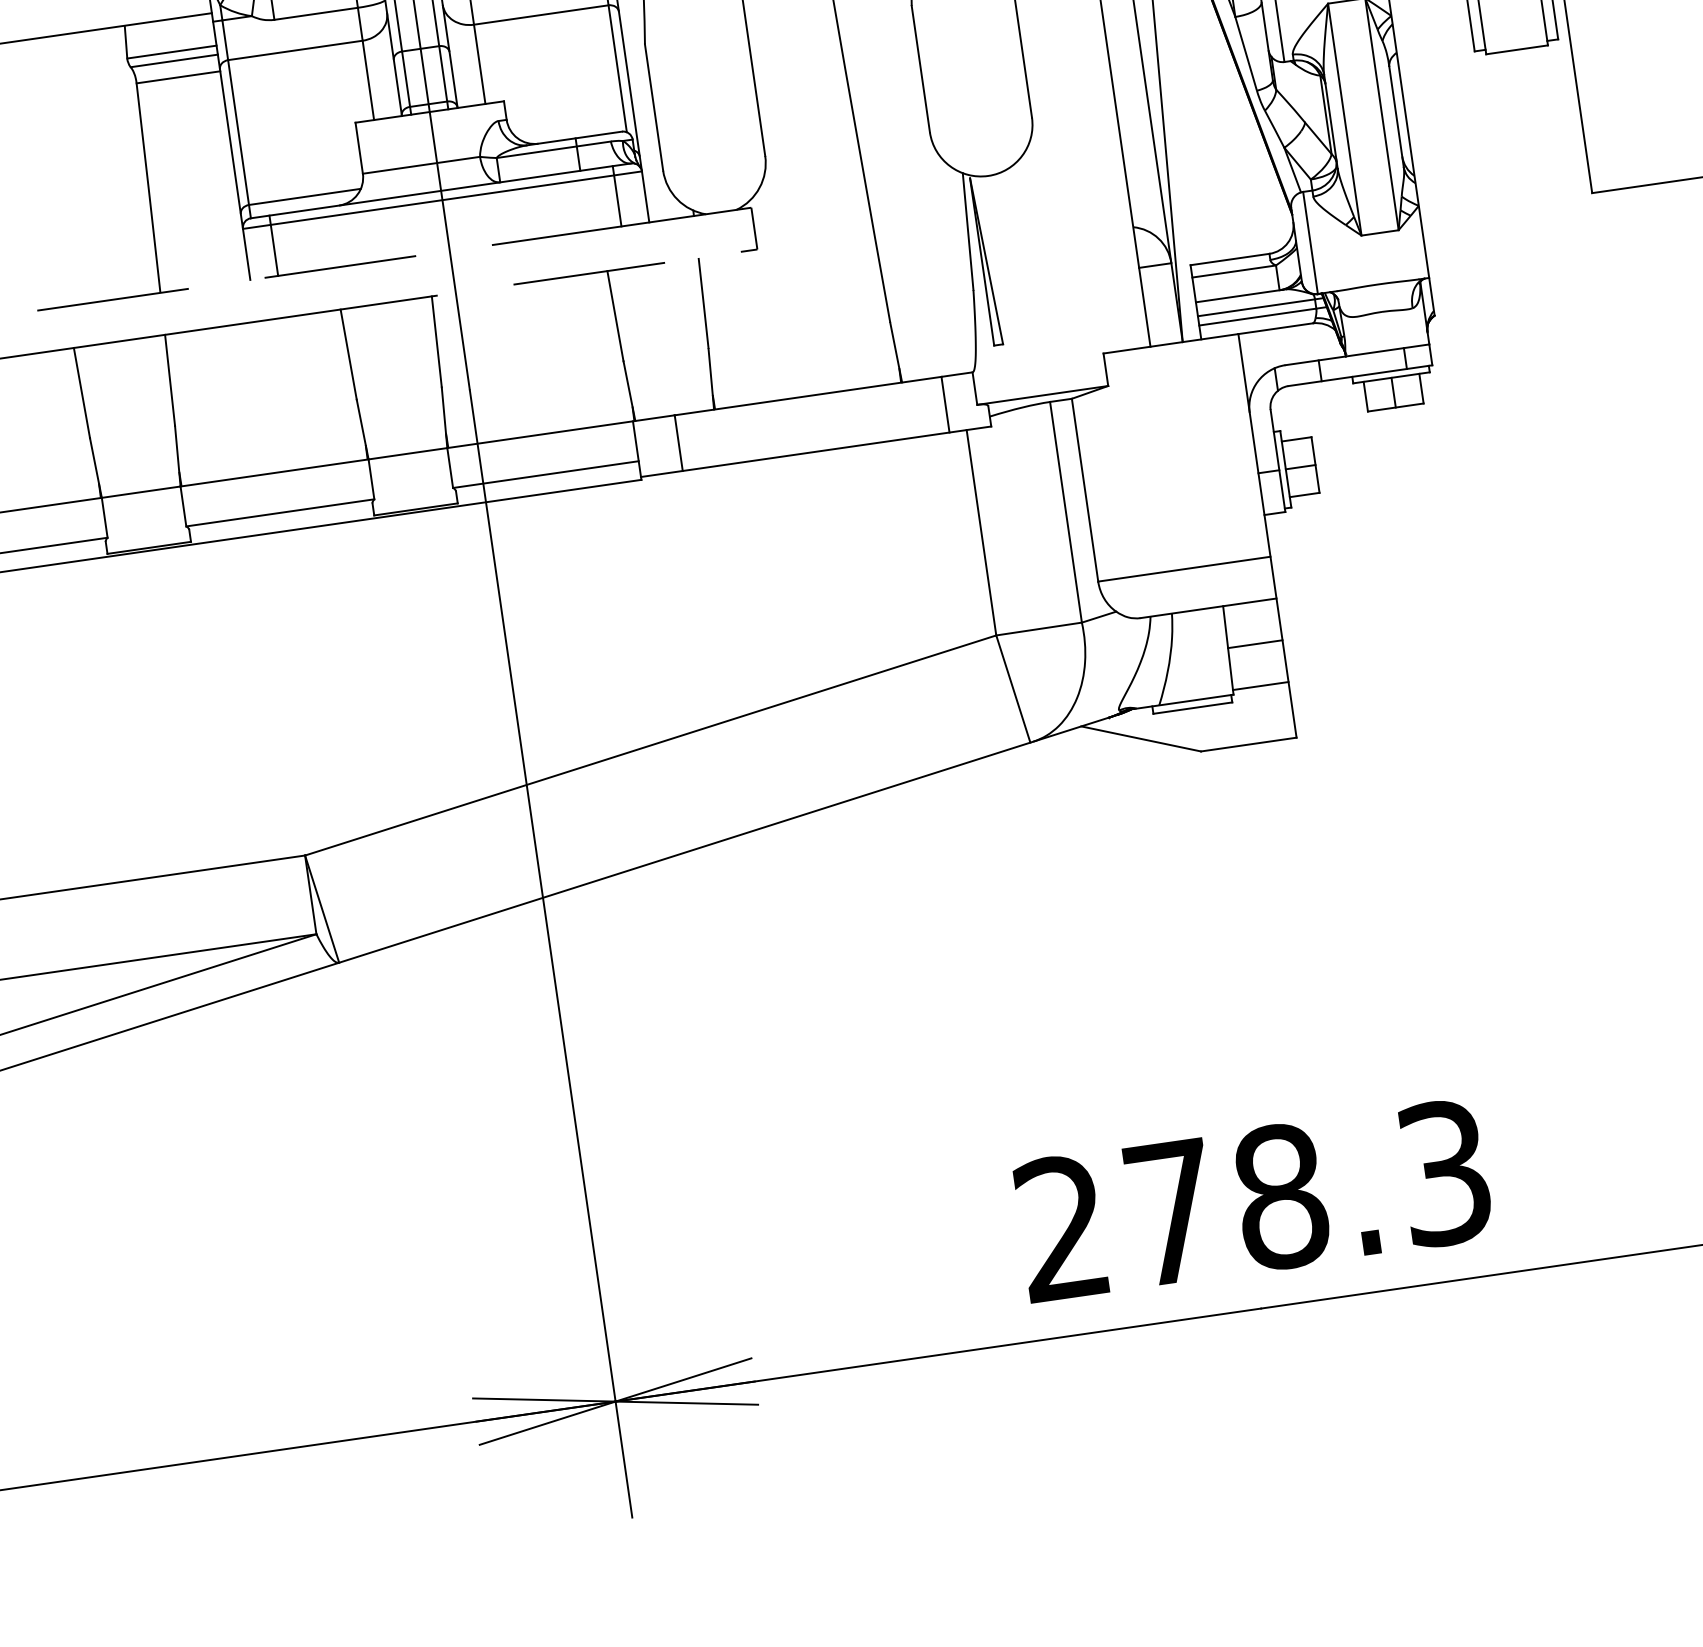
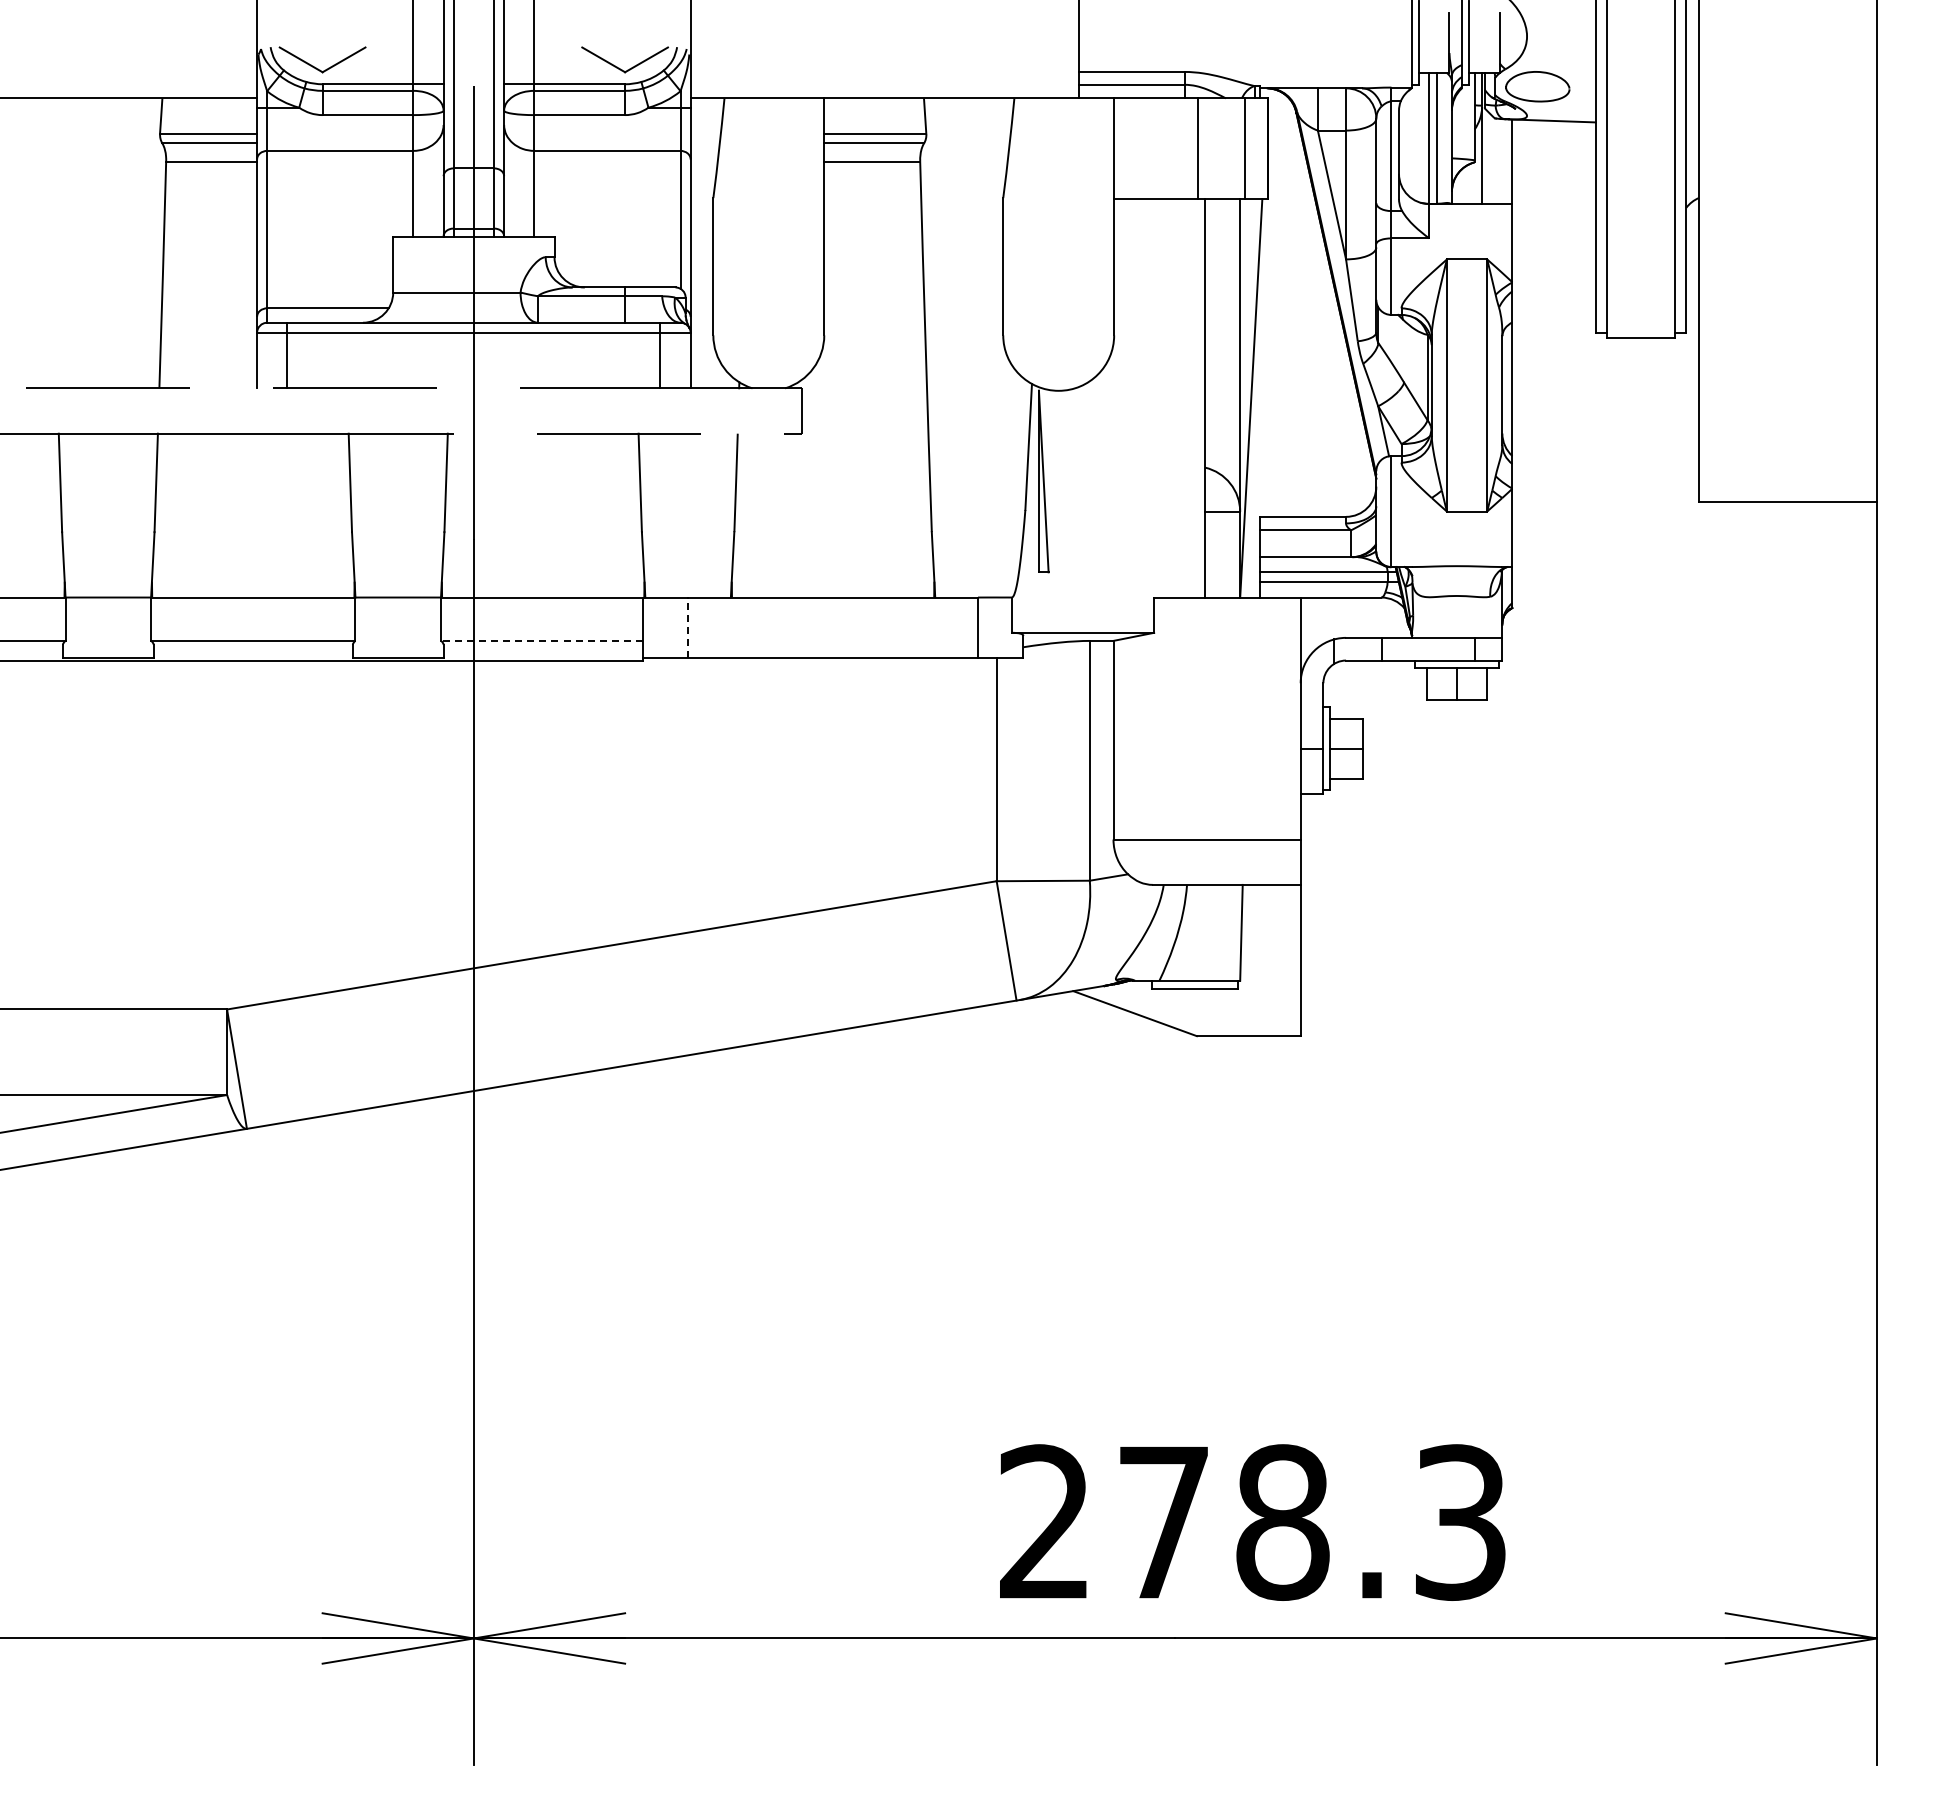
line: (679, 442) -> (688, 627), solid -> dashed
line: (545, 474) -> (541, 640), solid -> dashed
line: (1254, 644) -> (1270, 930), removed
line: (1260, 685) -> (1270, 975), removed
text: (1253, 1200) -> (1252, 1522), moved

